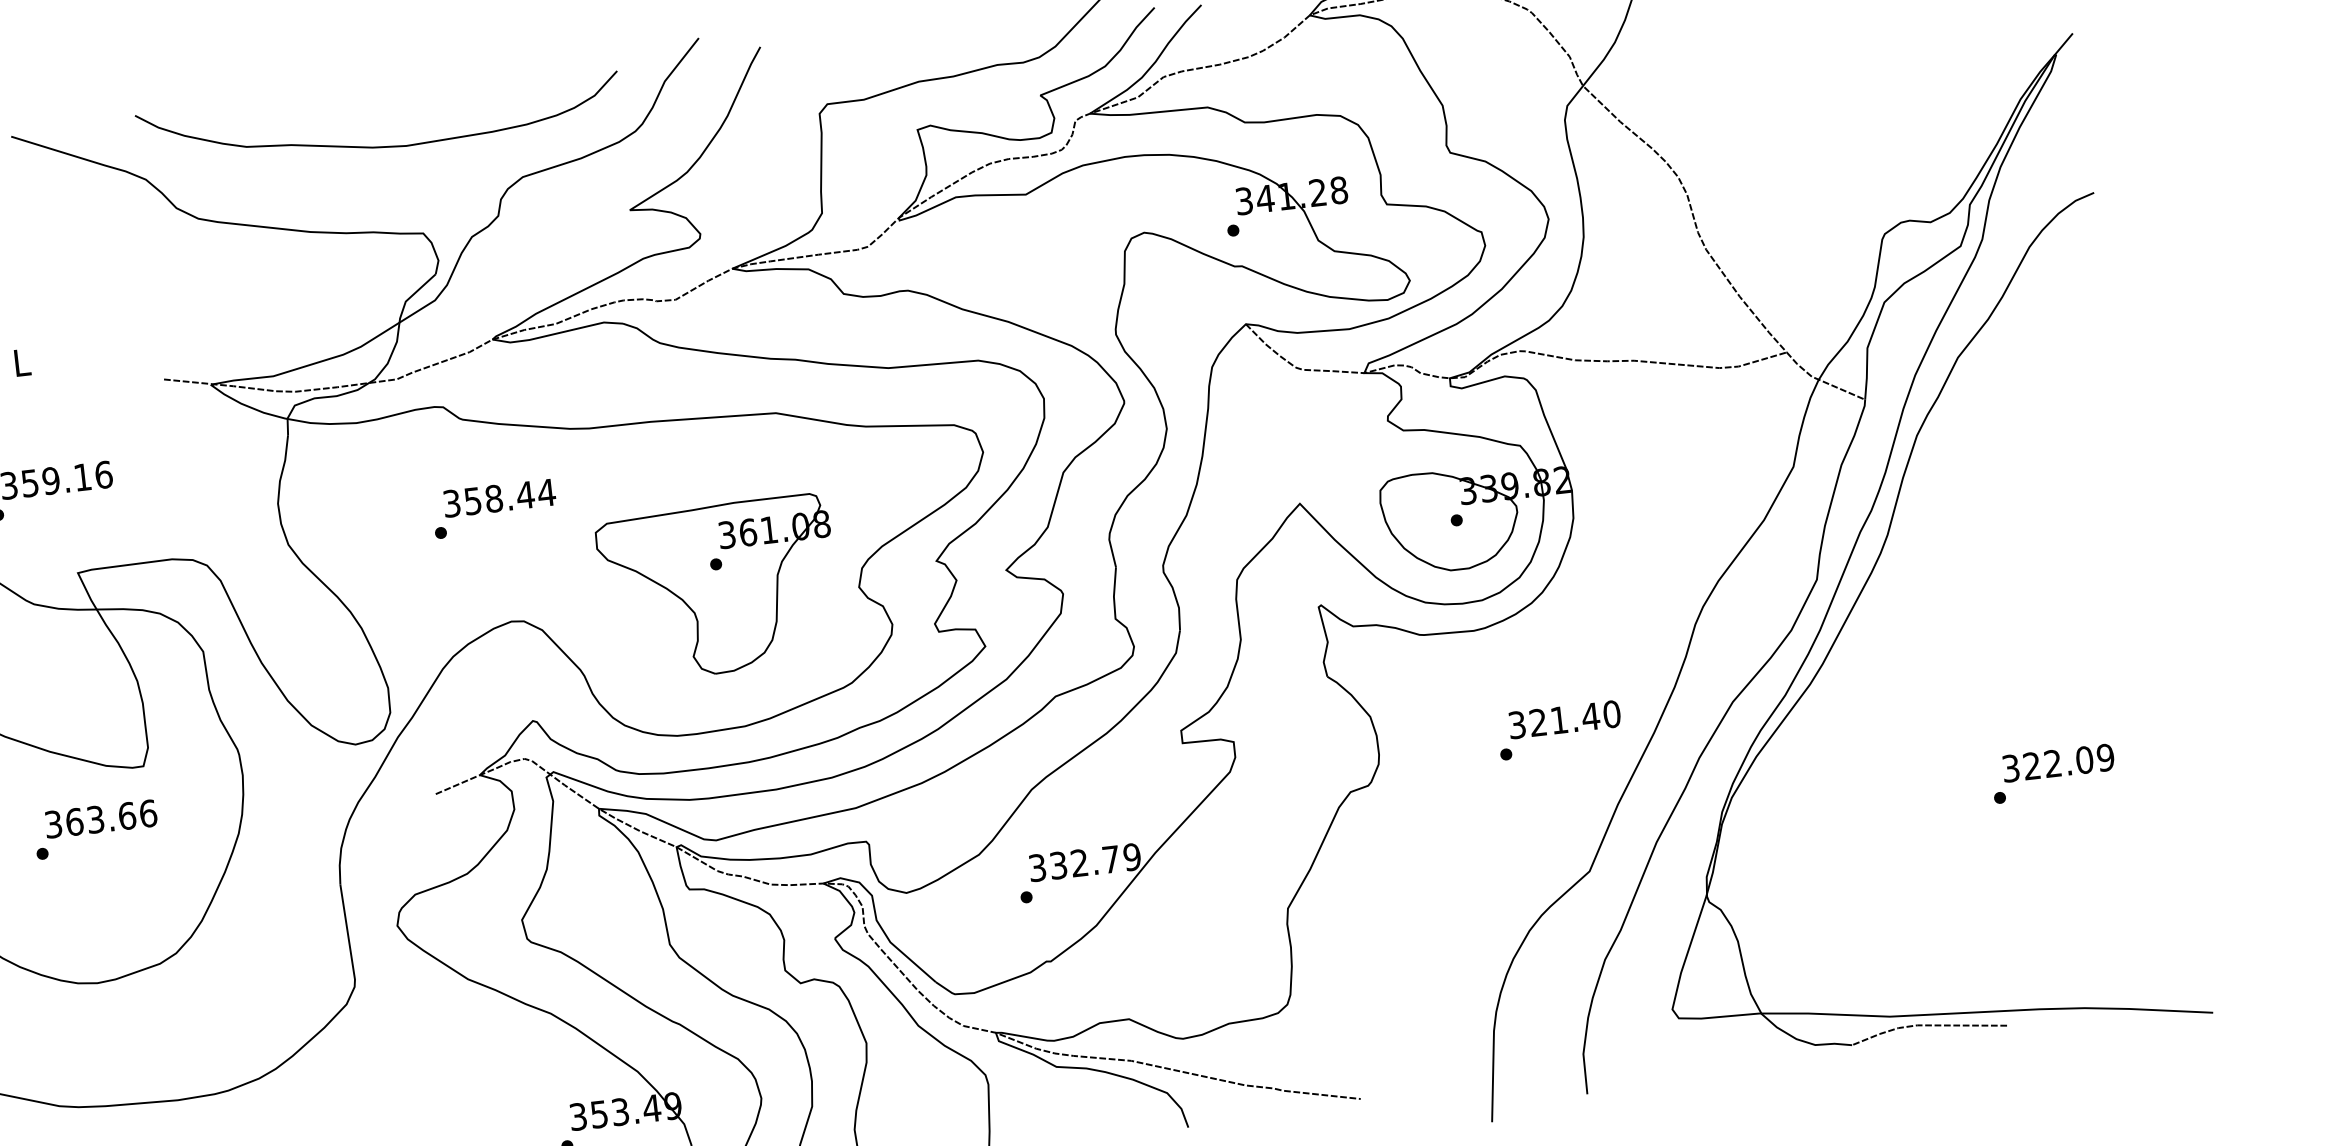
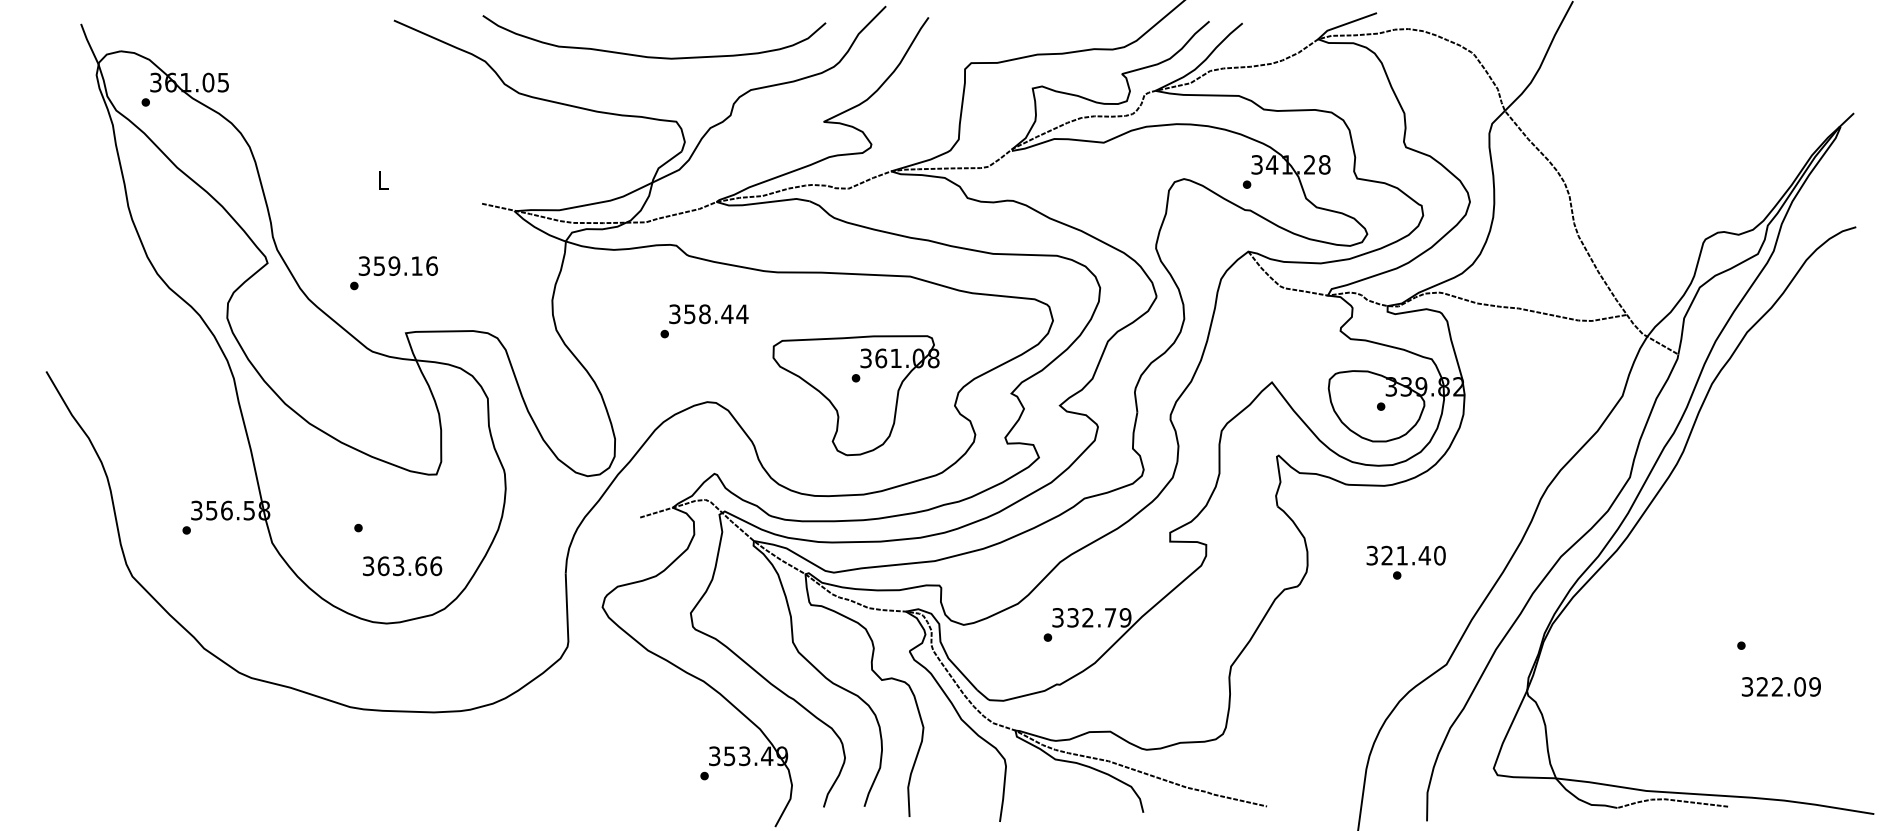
text: (1563, 719) -> (1405, 555), moved
text: (2057, 762) -> (1780, 686), moved
text: (101, 819) -> (402, 566), moved

